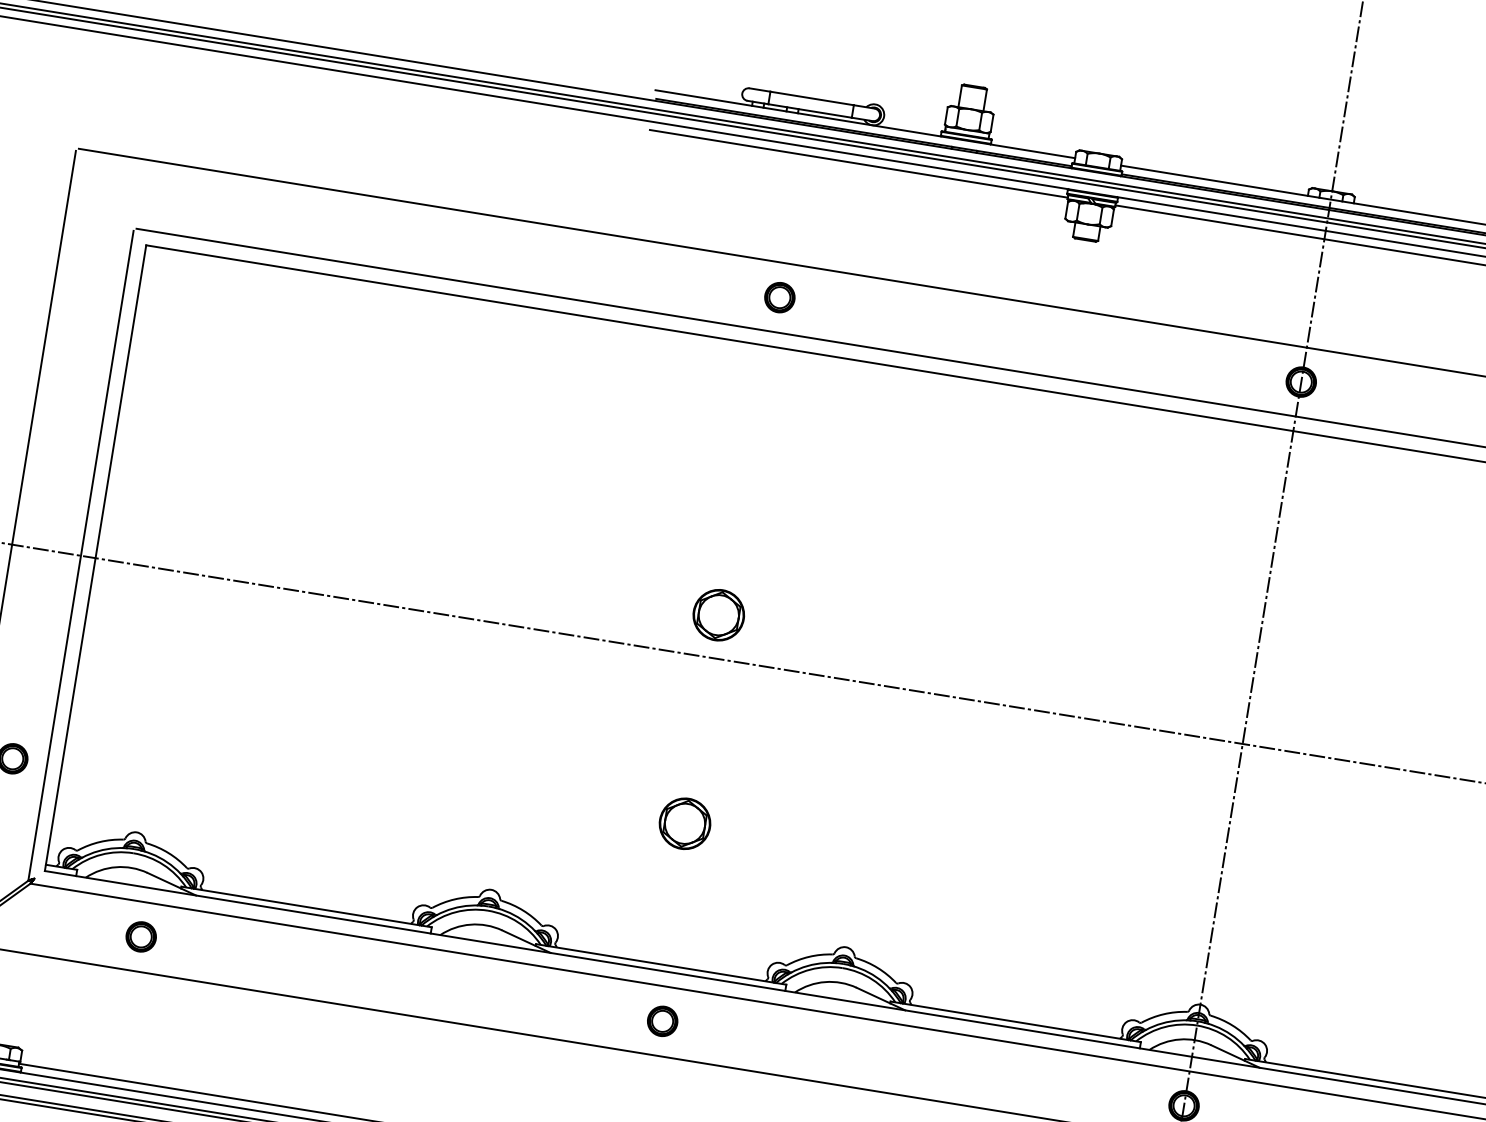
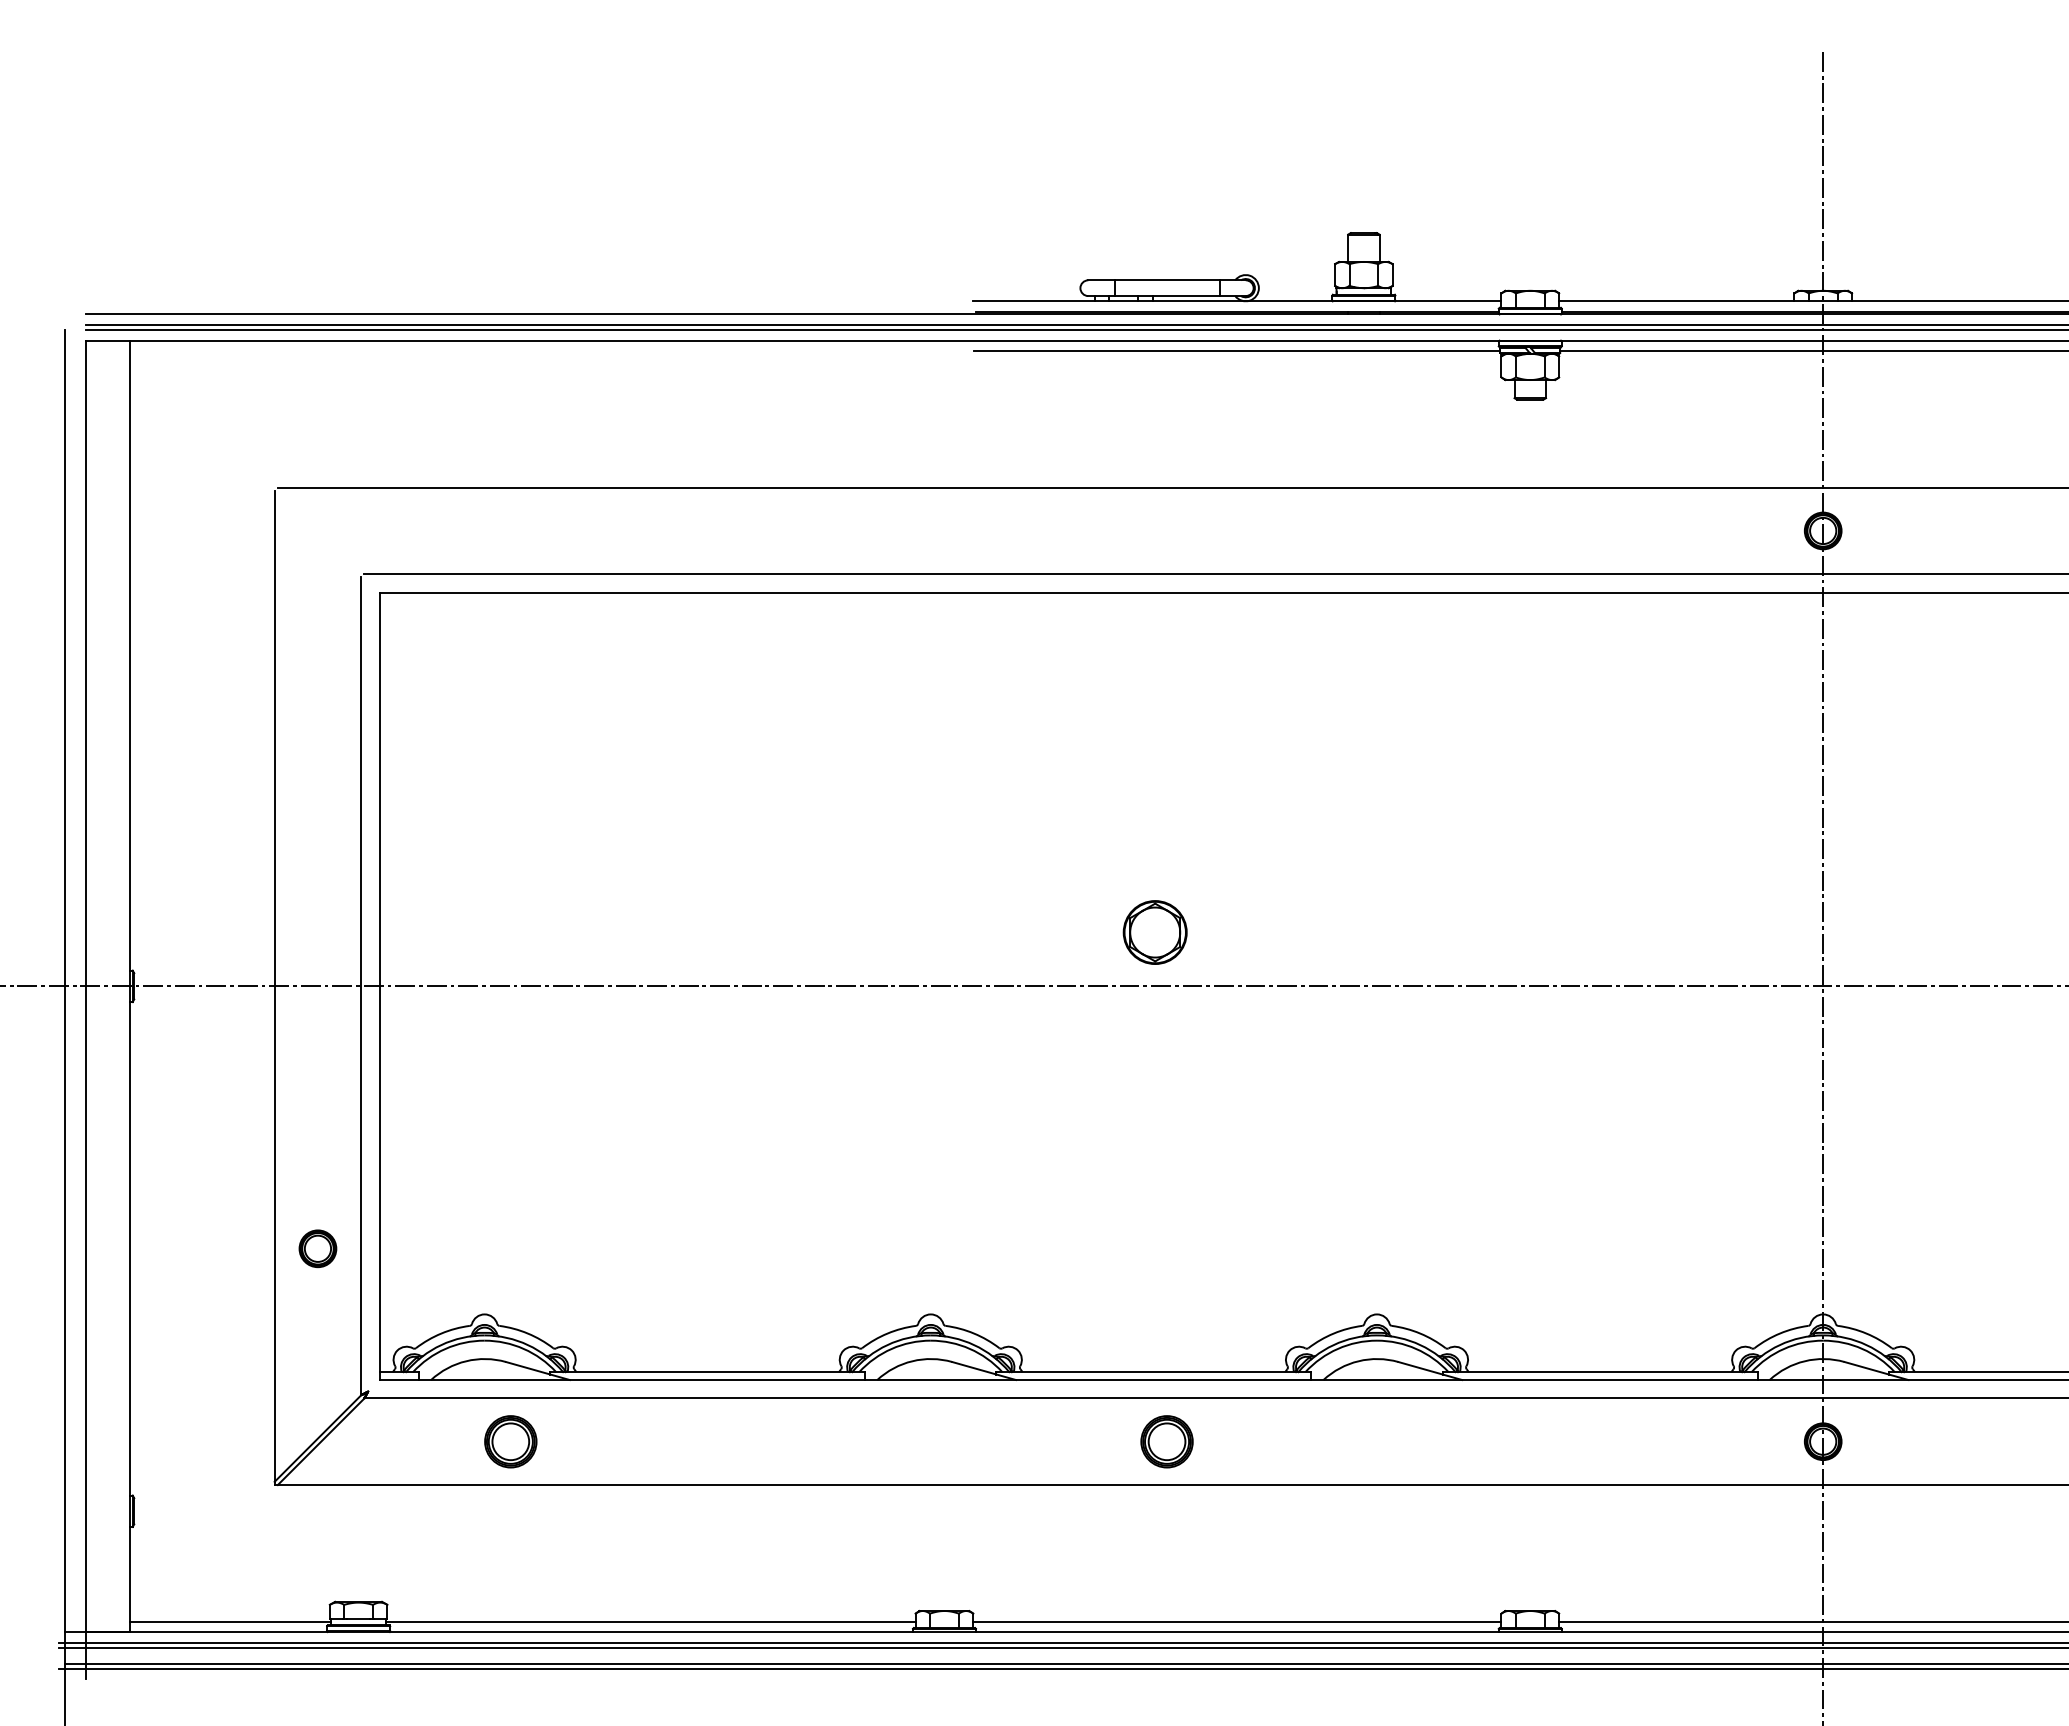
part: (779, 297) -> (1166, 530), removed
part: (684, 823) -> (1154, 1194), removed
part: (140, 936) -> (510, 1441), size x1.4
part: (662, 1021) -> (1166, 1441), size x1.4

